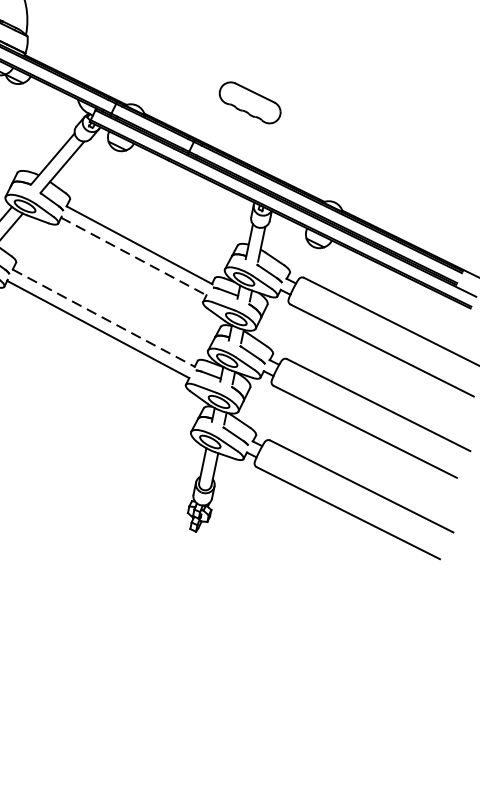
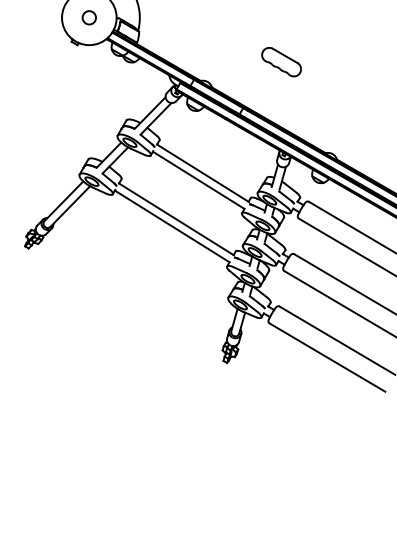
part: (250, 103) -> (281, 62), moved
line: (133, 256) -> (198, 180), dashed -> solid
line: (104, 318) -> (176, 219), dashed -> solid

